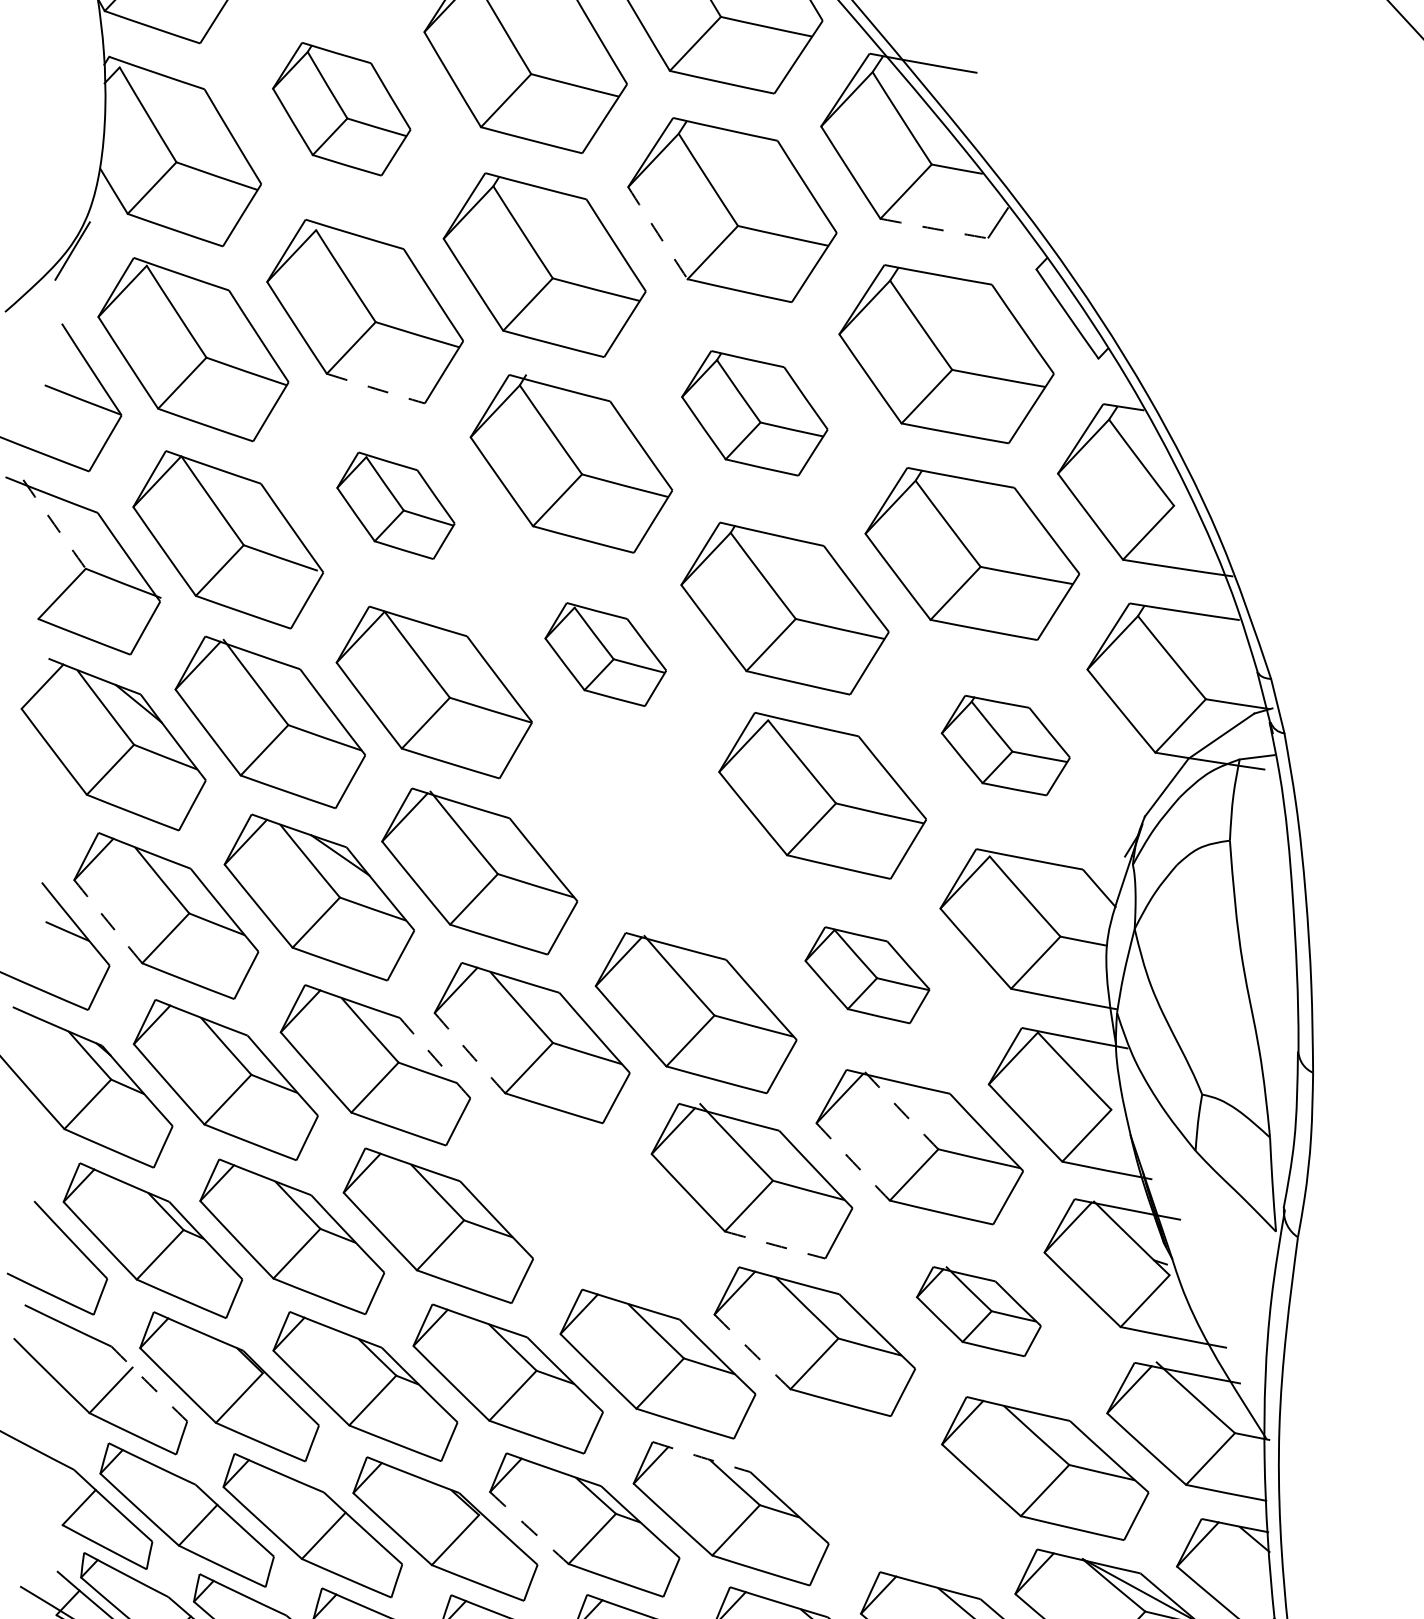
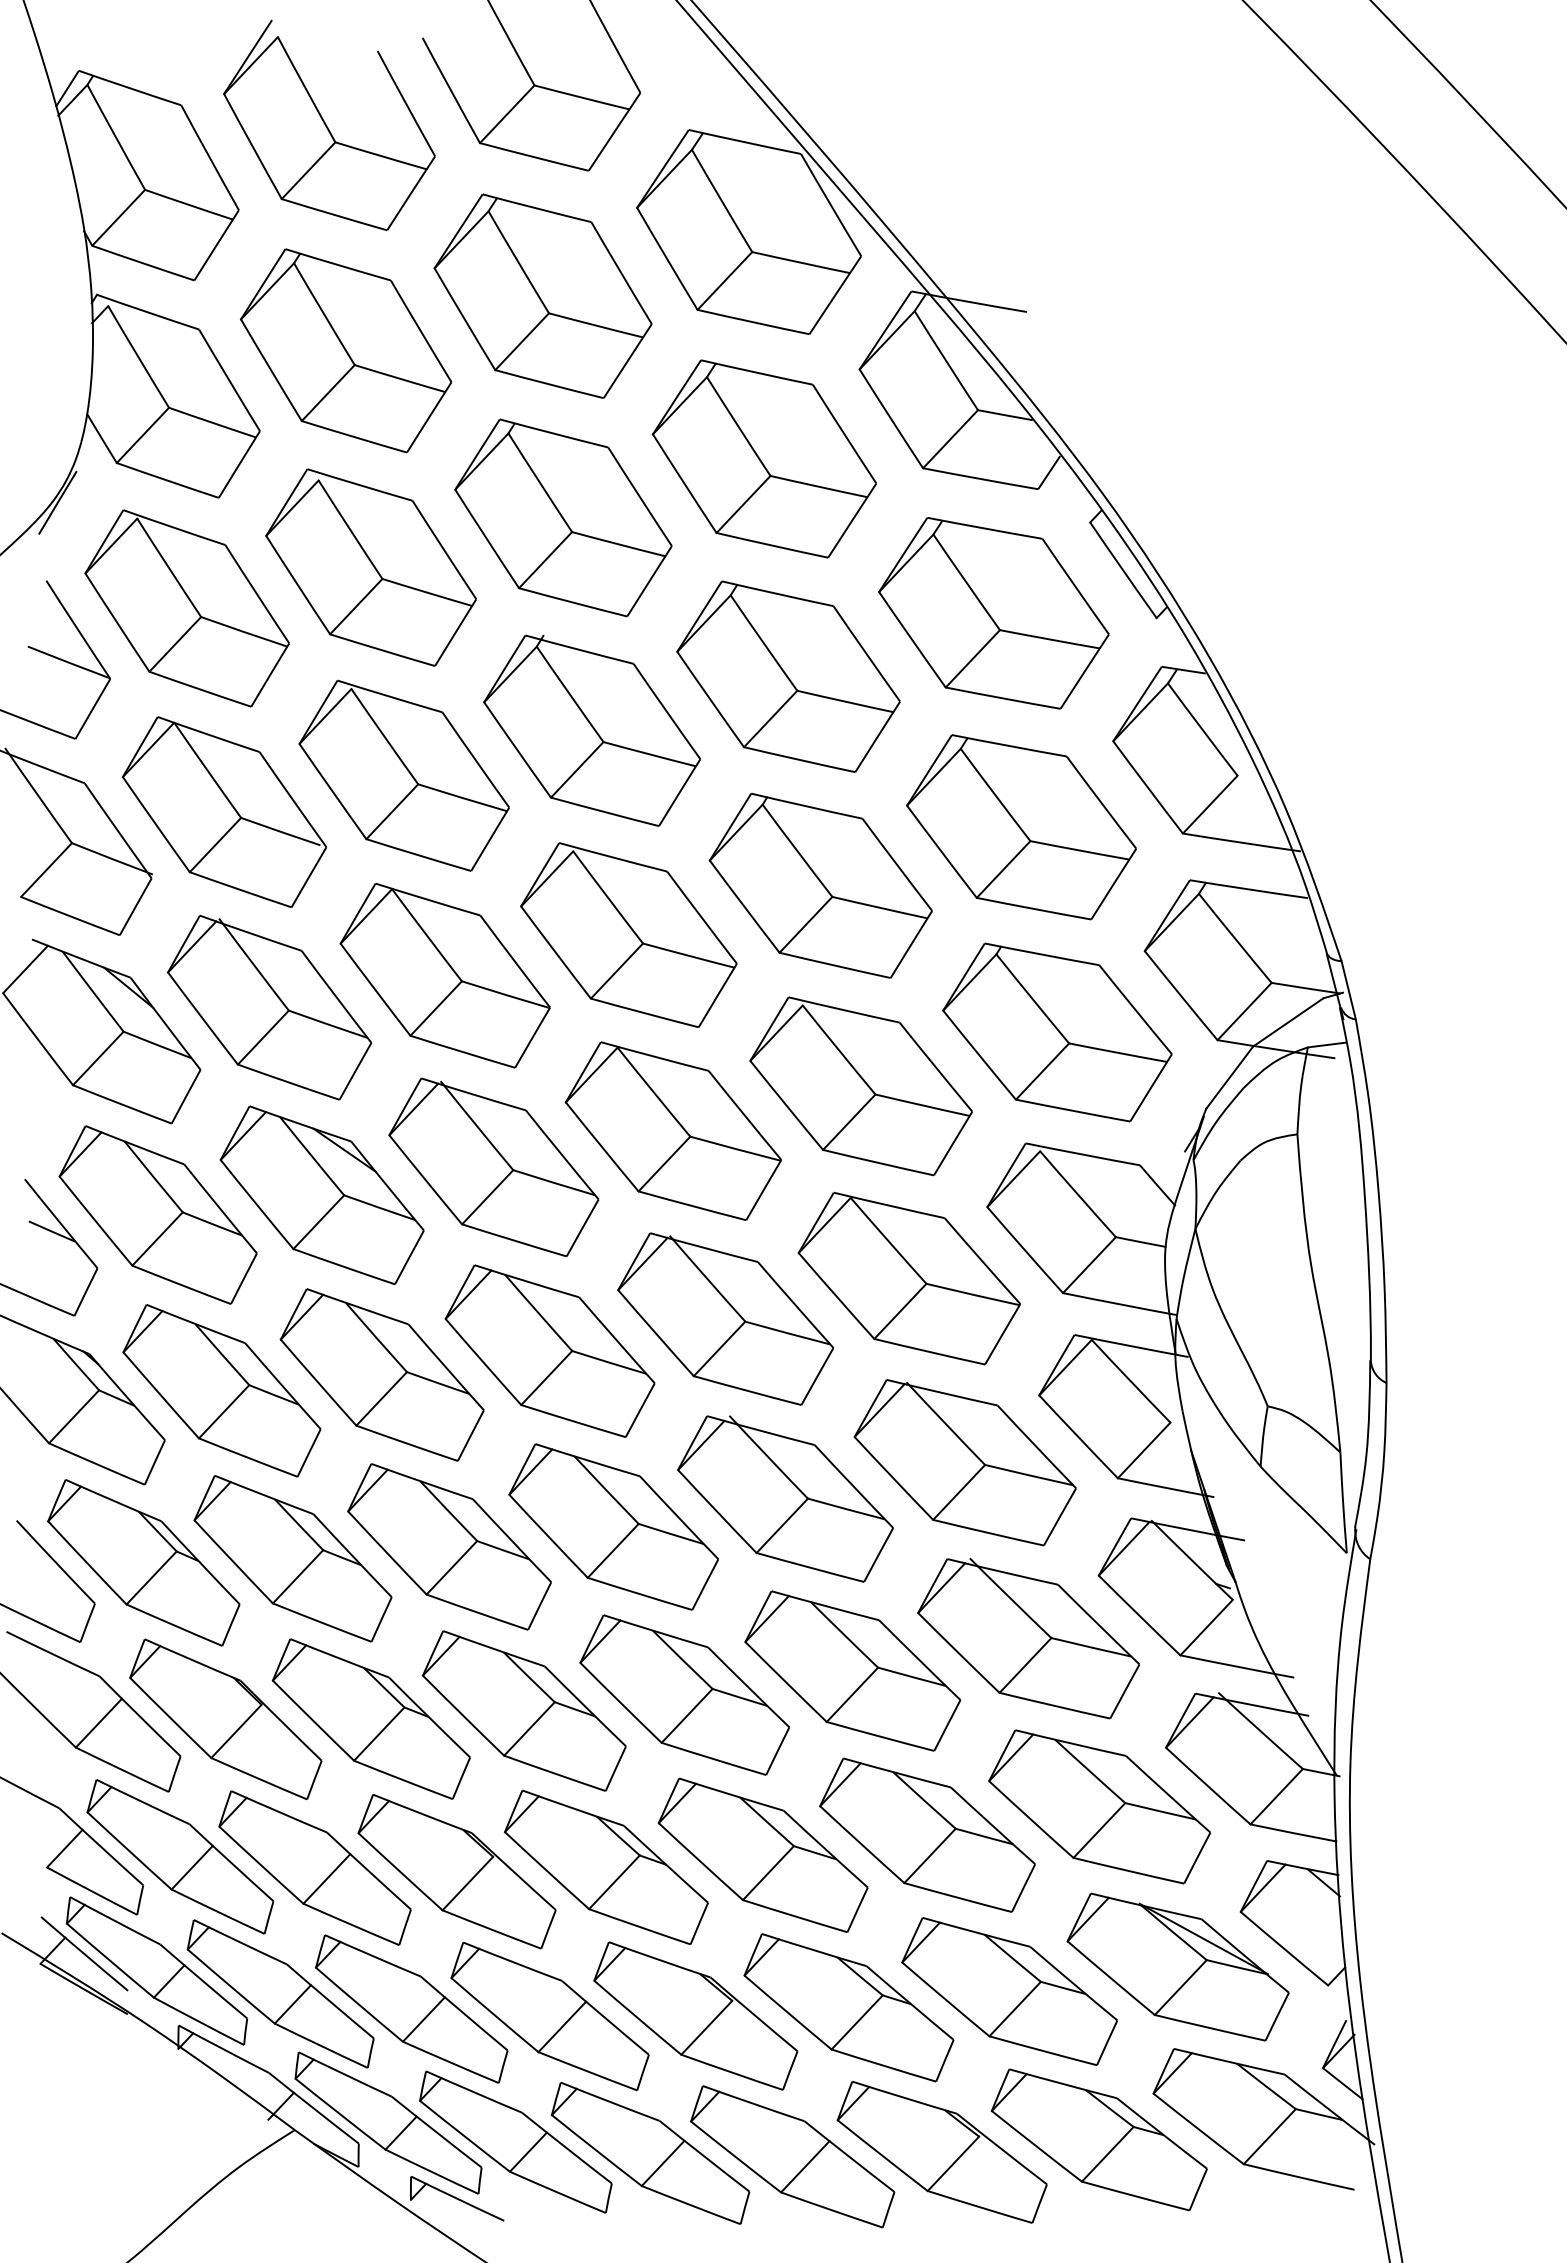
part: (341, 108) -> (345, 350), size x1.43
arc: (934, 229) -> (980, 479), dashed -> solid
arc: (657, 233) -> (684, 483), dashed -> solid
arc: (375, 388) -> (382, 650), dashed -> solid
part: (754, 413) -> (788, 676), size x1.43
part: (395, 505) -> (403, 775), size x1.67
arc: (54, 524) -> (38, 795), dashed -> solid
part: (605, 654) -> (628, 934), size x1.67
part: (1005, 745) -> (1057, 1032), size x1.67
part: (646, 837) -> (672, 1130), added
arc: (107, 921) -> (95, 1221), dashed -> solid
part: (866, 975) -> (908, 1278), size x1.67
arc: (470, 1053) -> (483, 1362), dashed -> solid
arc: (434, 1058) -> (445, 1367), dashed -> solid
arc: (901, 1110) -> (945, 1423), dashed -> solid
arc: (852, 1161) -> (893, 1478), dashed -> solid
part: (591, 1206) -> (613, 1526), added
arc: (775, 1245) -> (810, 1567), dashed -> solid
part: (978, 1311) -> (1028, 1638), size x1.67
arc: (752, 1352) -> (785, 1682), dashed -> solid
arc: (148, 1384) -> (139, 1716), dashed -> solid
arc: (701, 1456) -> (731, 1794), dashed -> solid
part: (884, 1494) -> (927, 1834), added
arc: (528, 1527) -> (546, 1870), dashed -> solid

